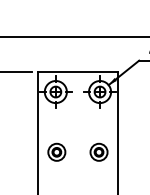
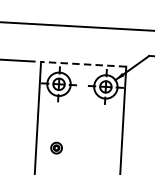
line: (77, 71) -> (83, 63), solid -> dashed
part: (56, 151) -> (56, 147), size x0.6
part: (98, 151) -> (100, 149), removed

